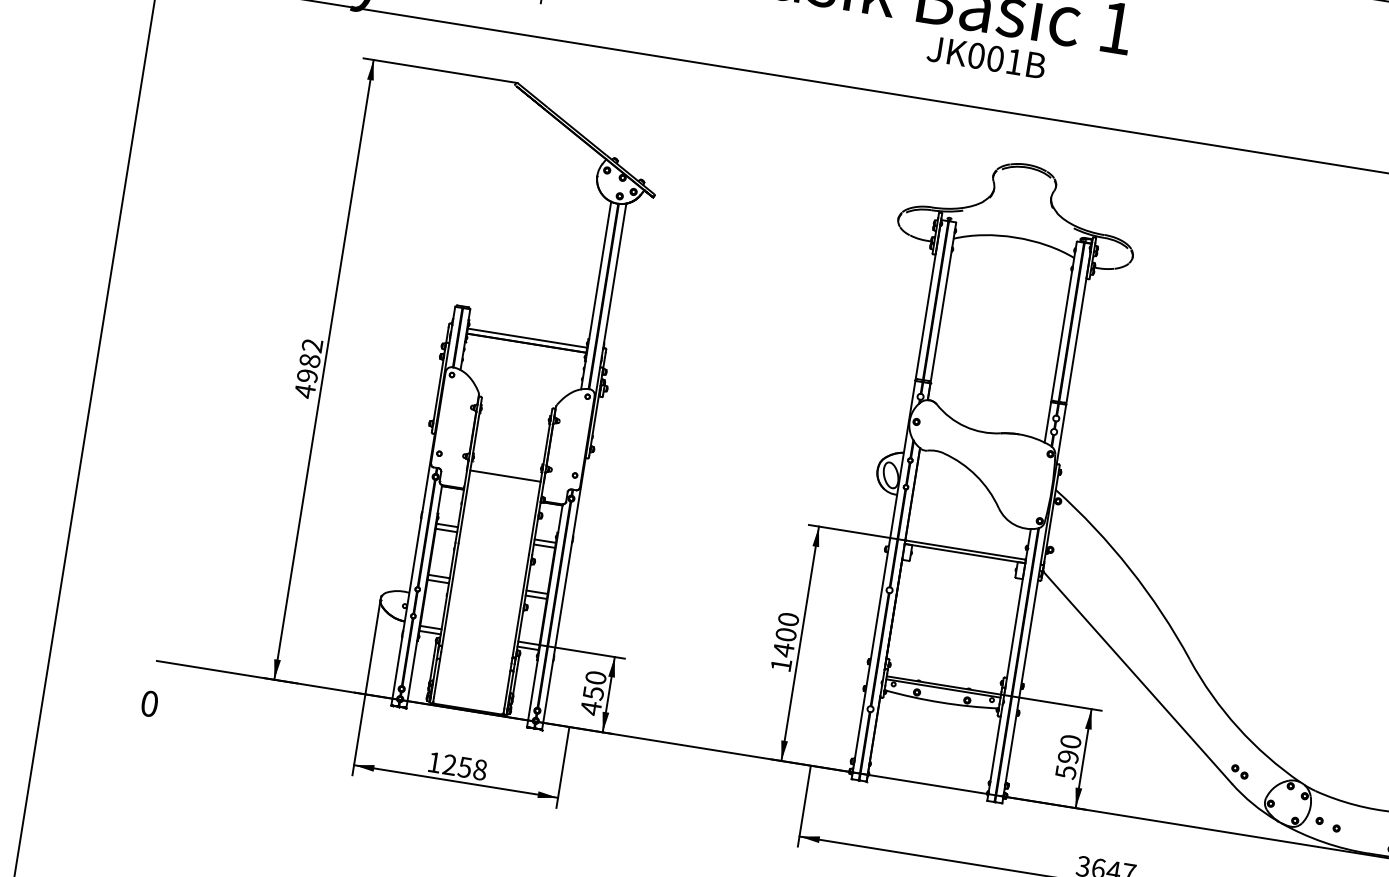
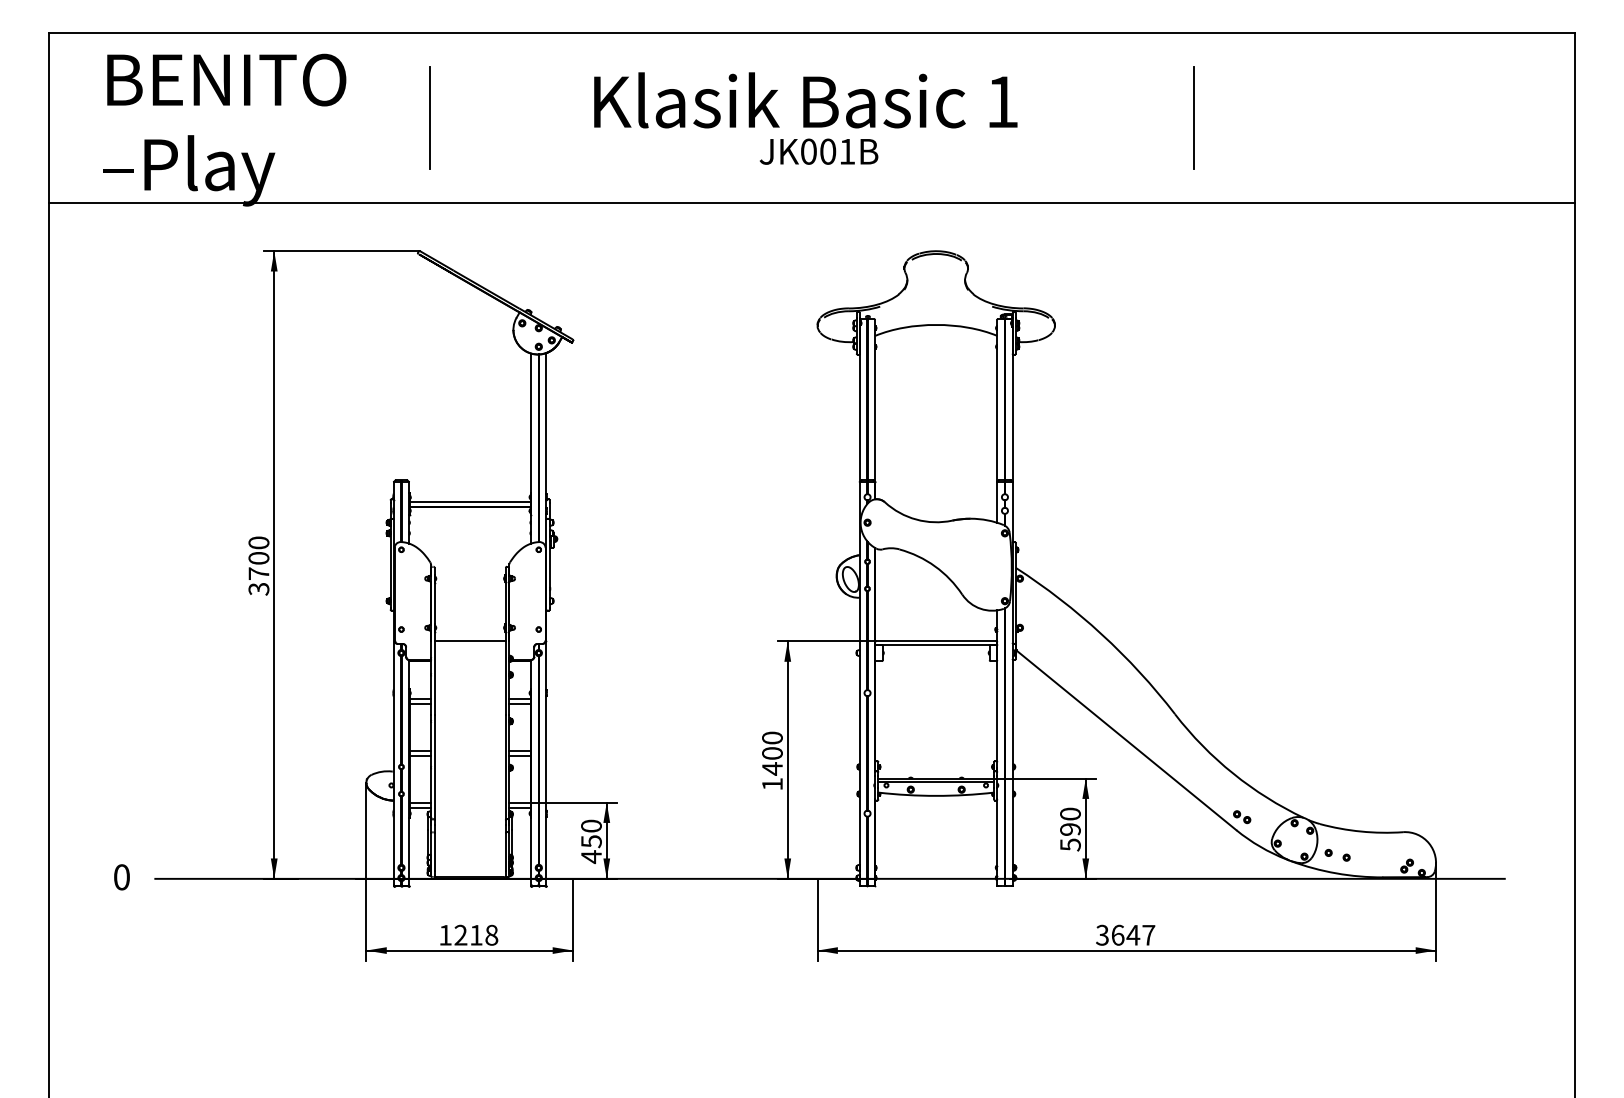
text: (987, 57) -> (819, 151), moved
line: (1302, 73) -> (1193, 117), added
text: (308, 368) -> (258, 566), 4982 -> 3700
text: (149, 703) -> (121, 877), moved
text: (464, 767) -> (475, 935), 1258 -> 1218

